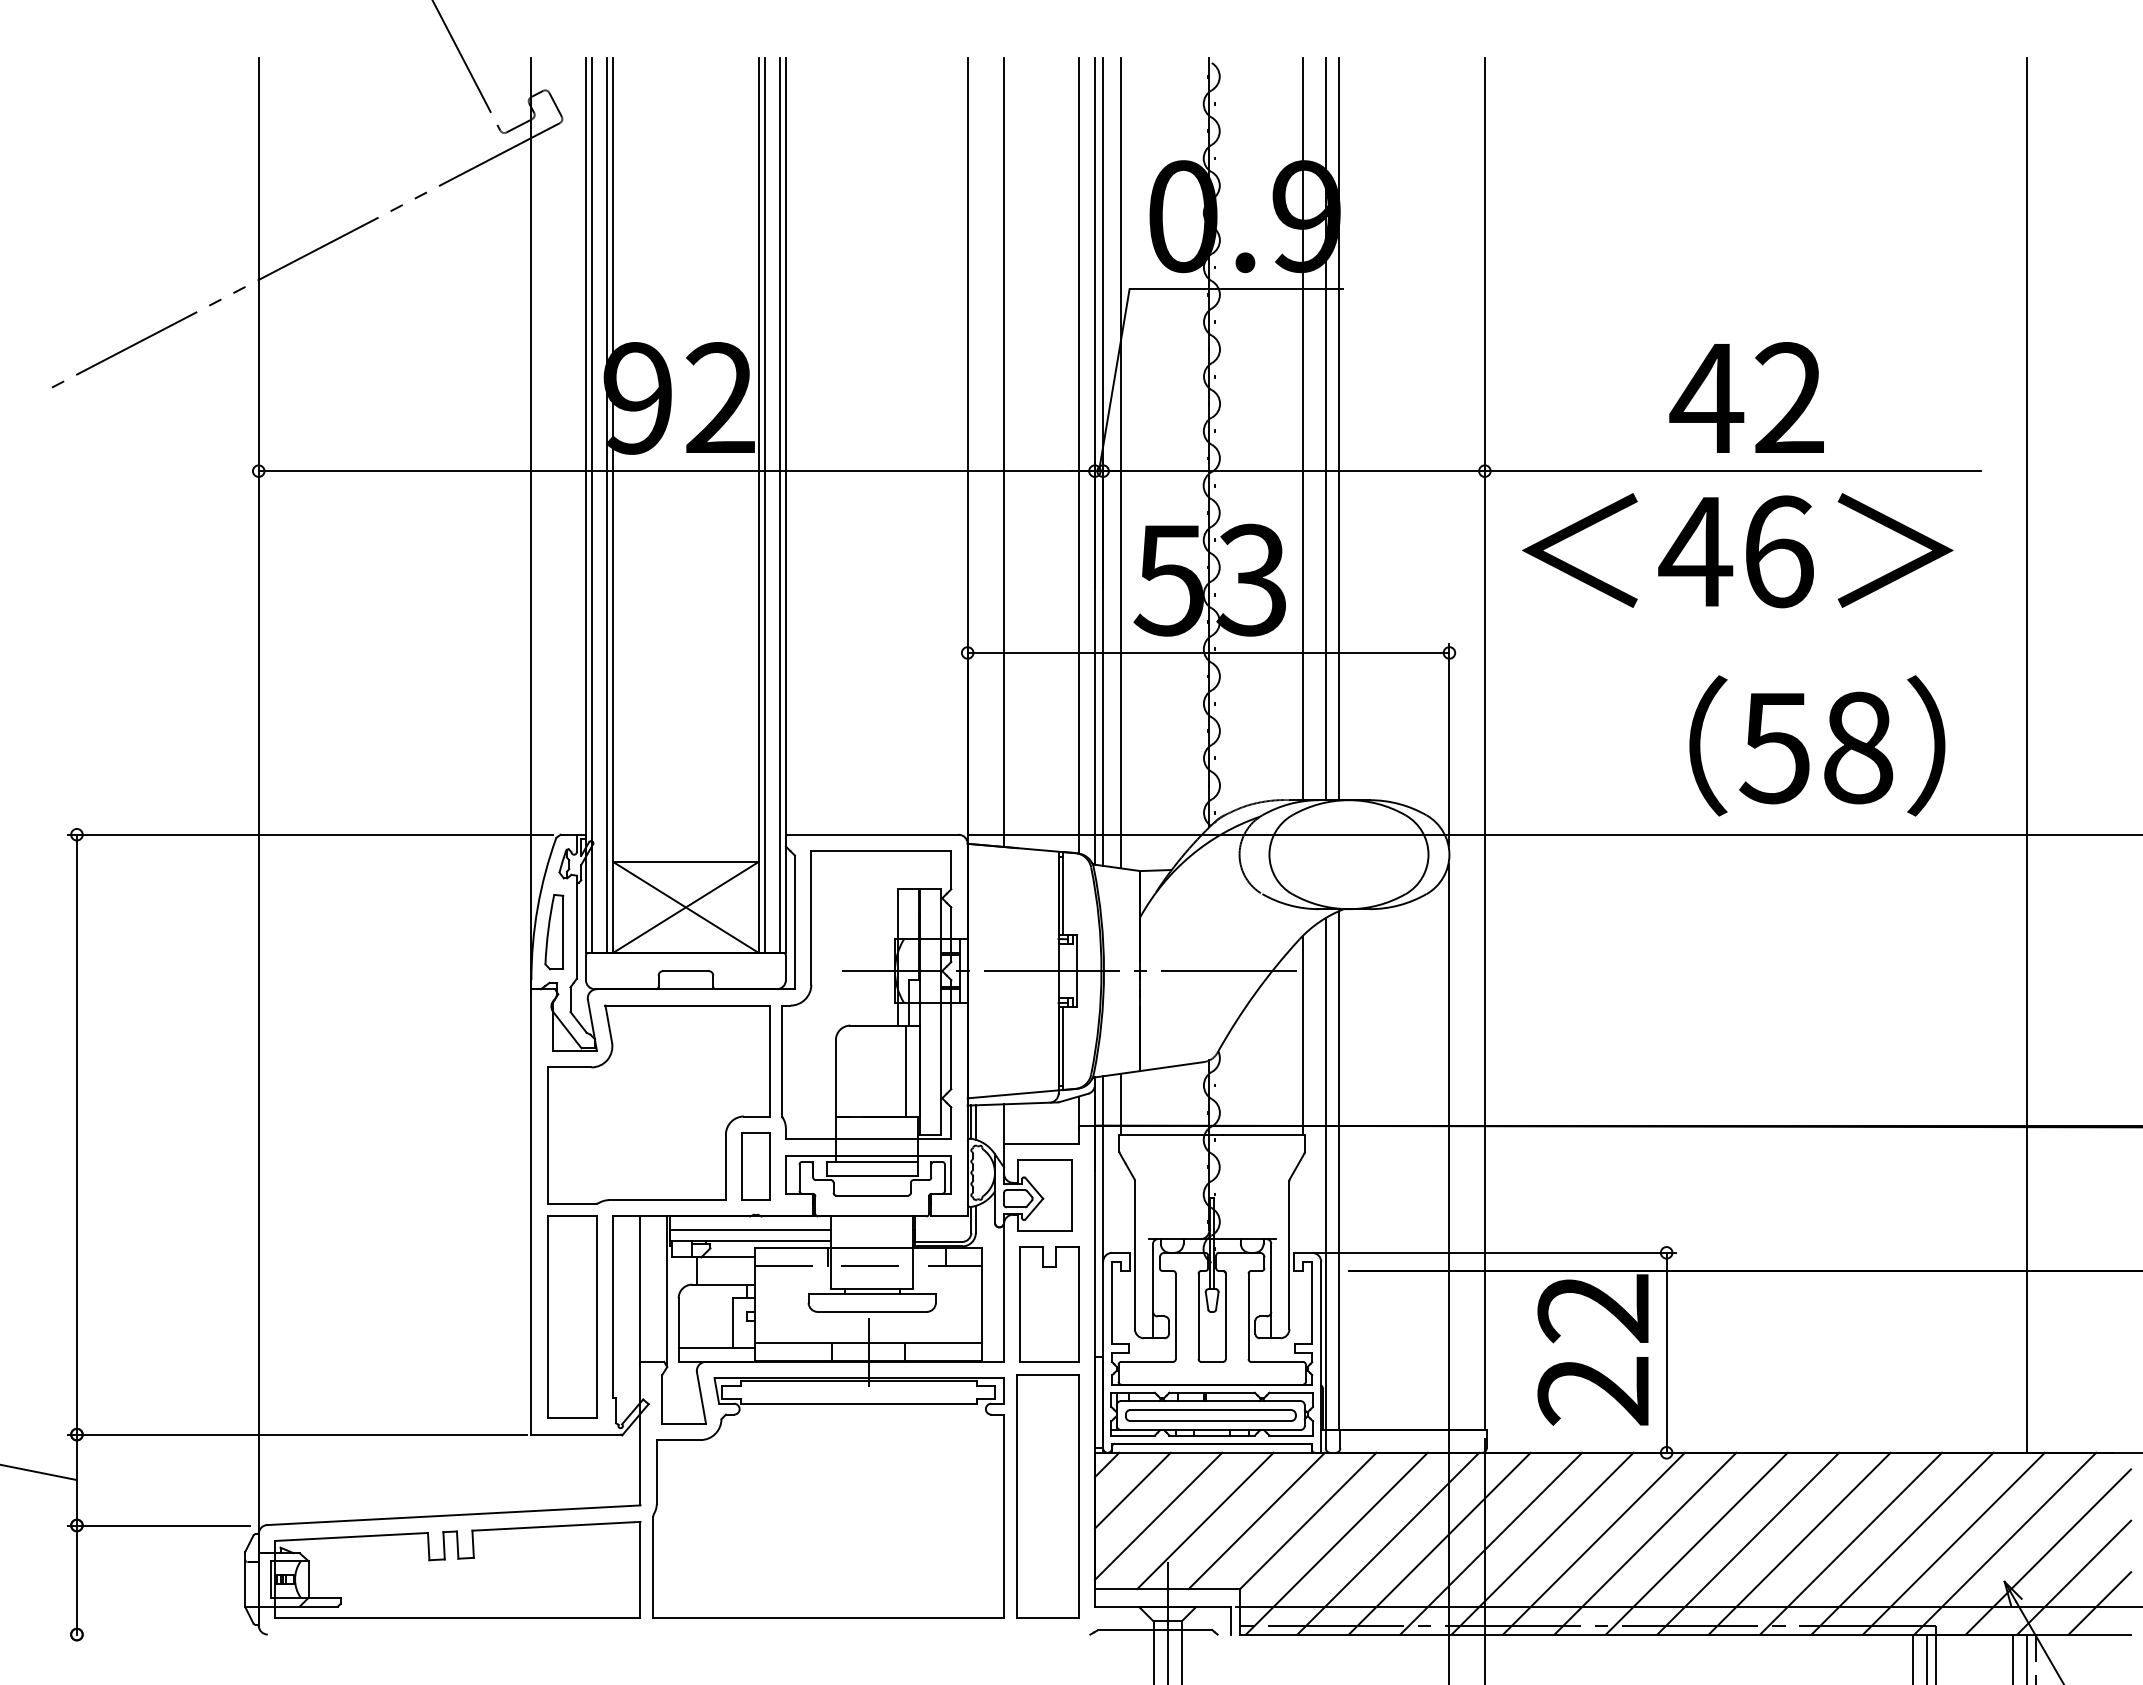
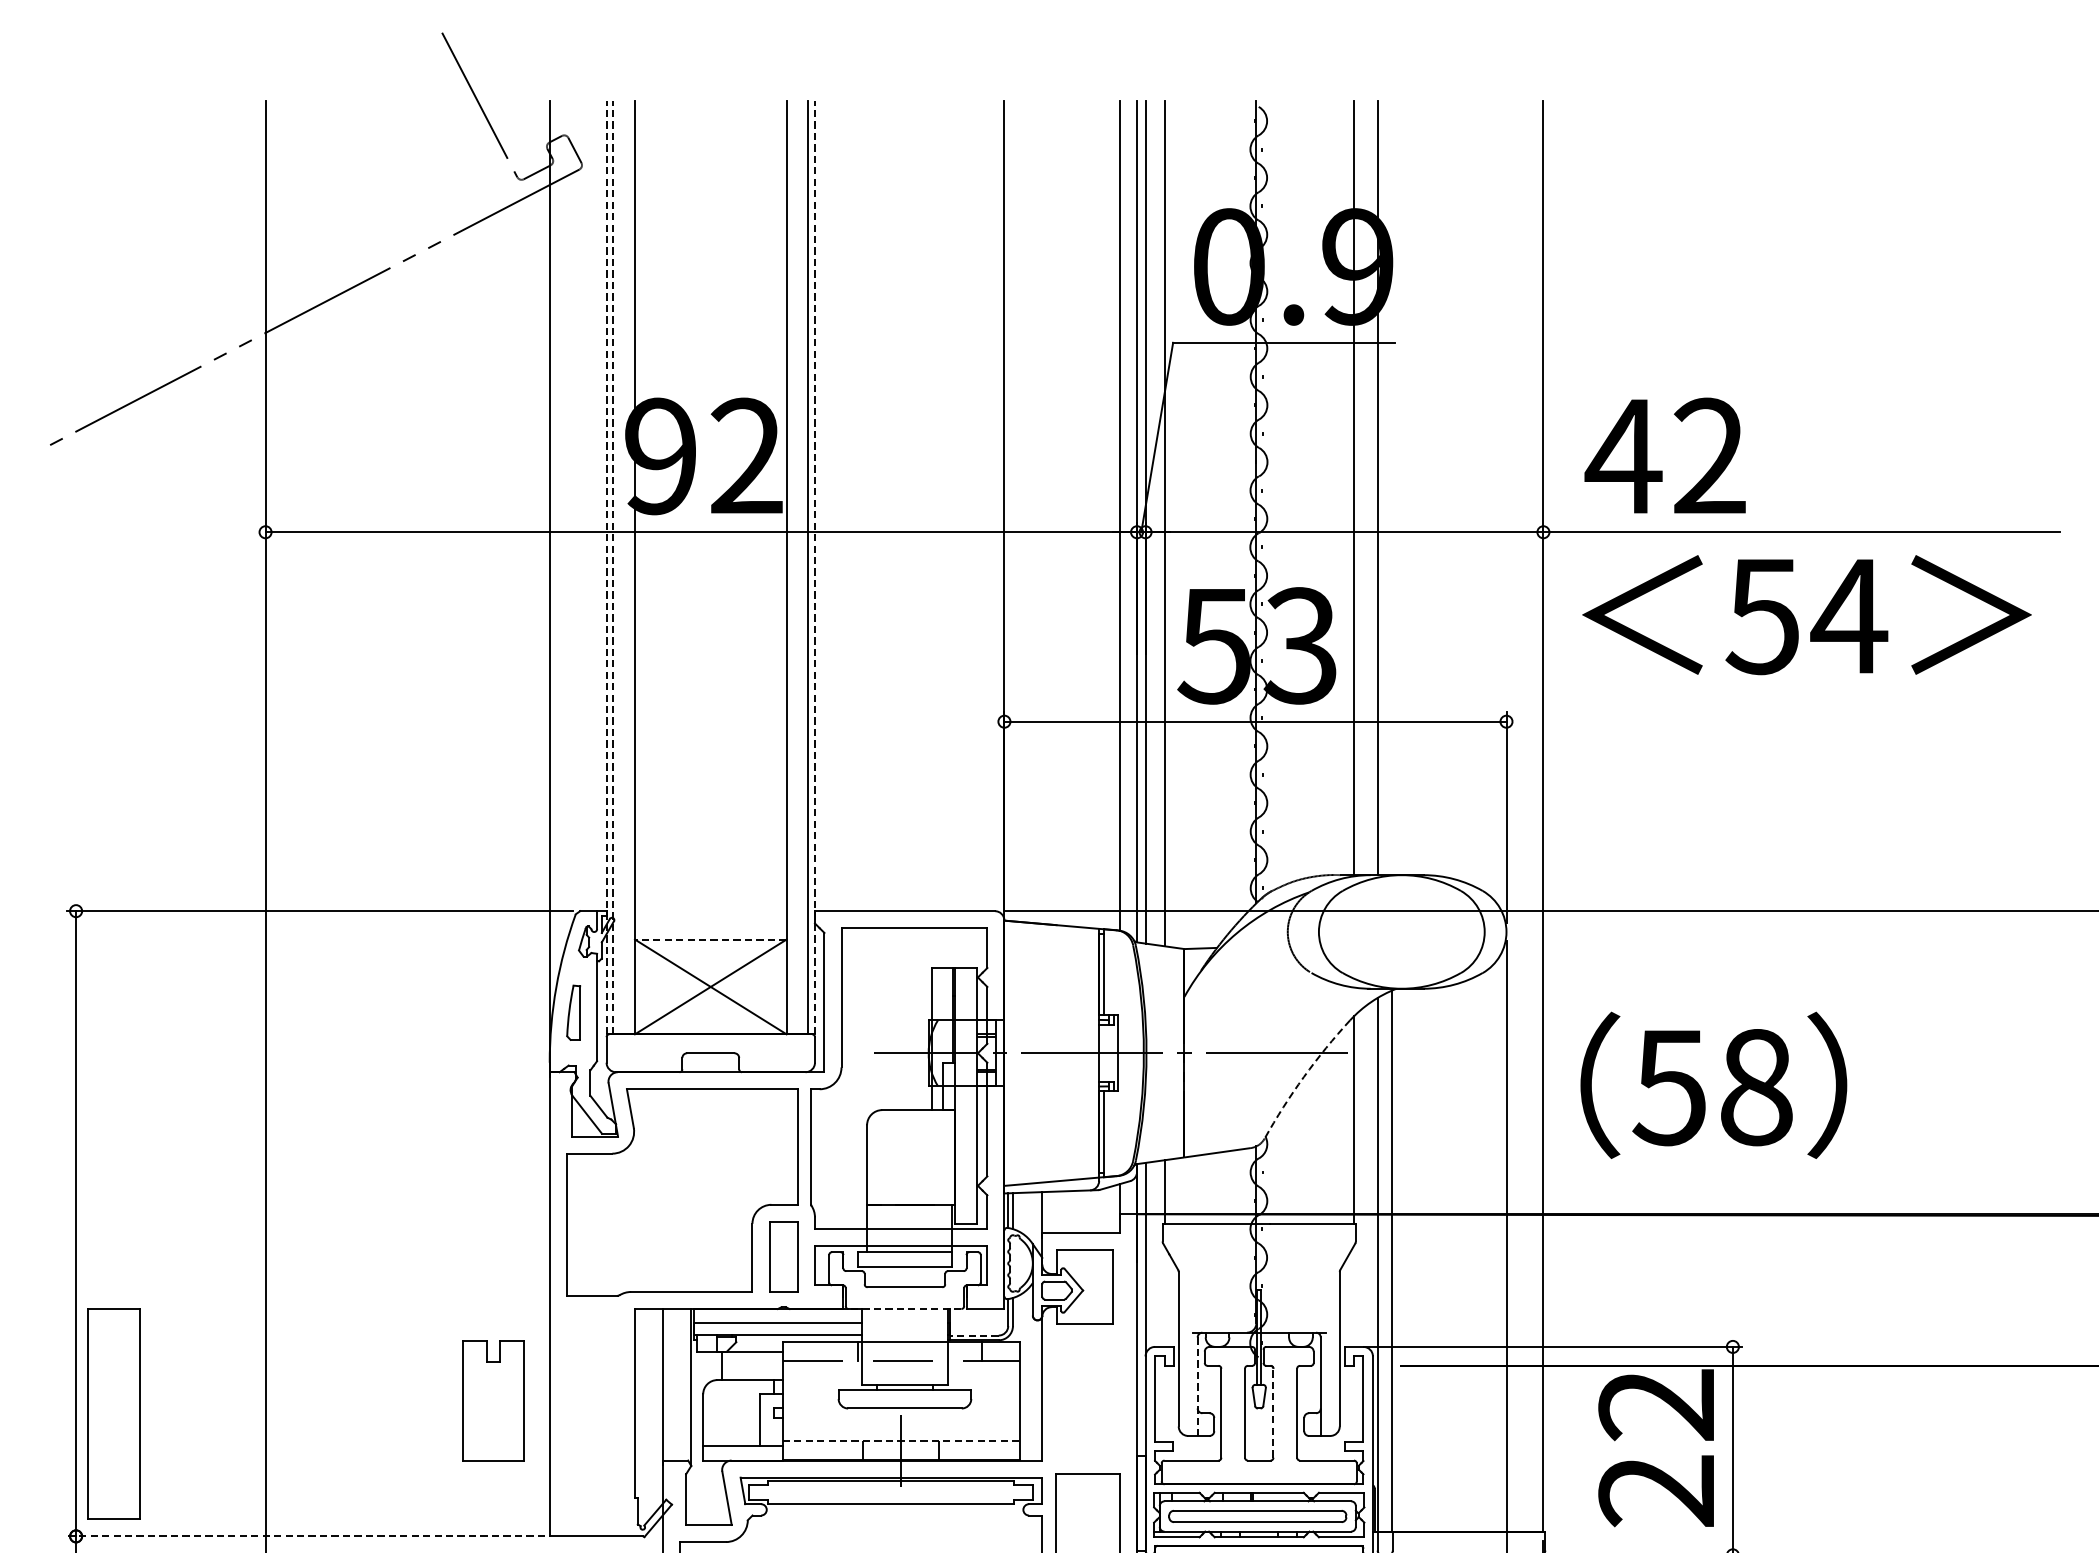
text: (1746, 397) -> (1664, 455), moved
line: (1339, 428) -> (1391, 487), removed
line: (1004, 452) -> (1042, 512), removed
line: (606, 504) -> (628, 566), removed
line: (765, 504) -> (793, 566), removed
line: (585, 505) -> (606, 568), solid -> dashed
line: (592, 505) -> (613, 568), solid -> dashed
line: (785, 505) -> (814, 568), solid -> dashed
text: (1736, 551) -> (1805, 615), 46 -> 54
text: (1817, 745) -> (1713, 1084), moved
line: (685, 862) -> (710, 940), solid -> dashed
part: (554, 932) -> (573, 1013), size x0.7
arc: (1255, 993) -> (1304, 1076), solid -> dashed
line: (905, 1070) -> (939, 1156), removed
line: (871, 1216) -> (904, 1309), solid -> dashed
line: (938, 1241) -> (974, 1335), solid -> dashed
line: (1153, 1291) -> (1198, 1387), solid -> dashed
part: (1049, 1304) -> (493, 1400), moved
part: (572, 1316) -> (114, 1413), moved
line: (1225, 1316) -> (1273, 1413), solid -> dashed
line: (868, 1343) -> (901, 1441), solid -> dashed
line: (297, 1434) -> (305, 1536), solid -> dashed

